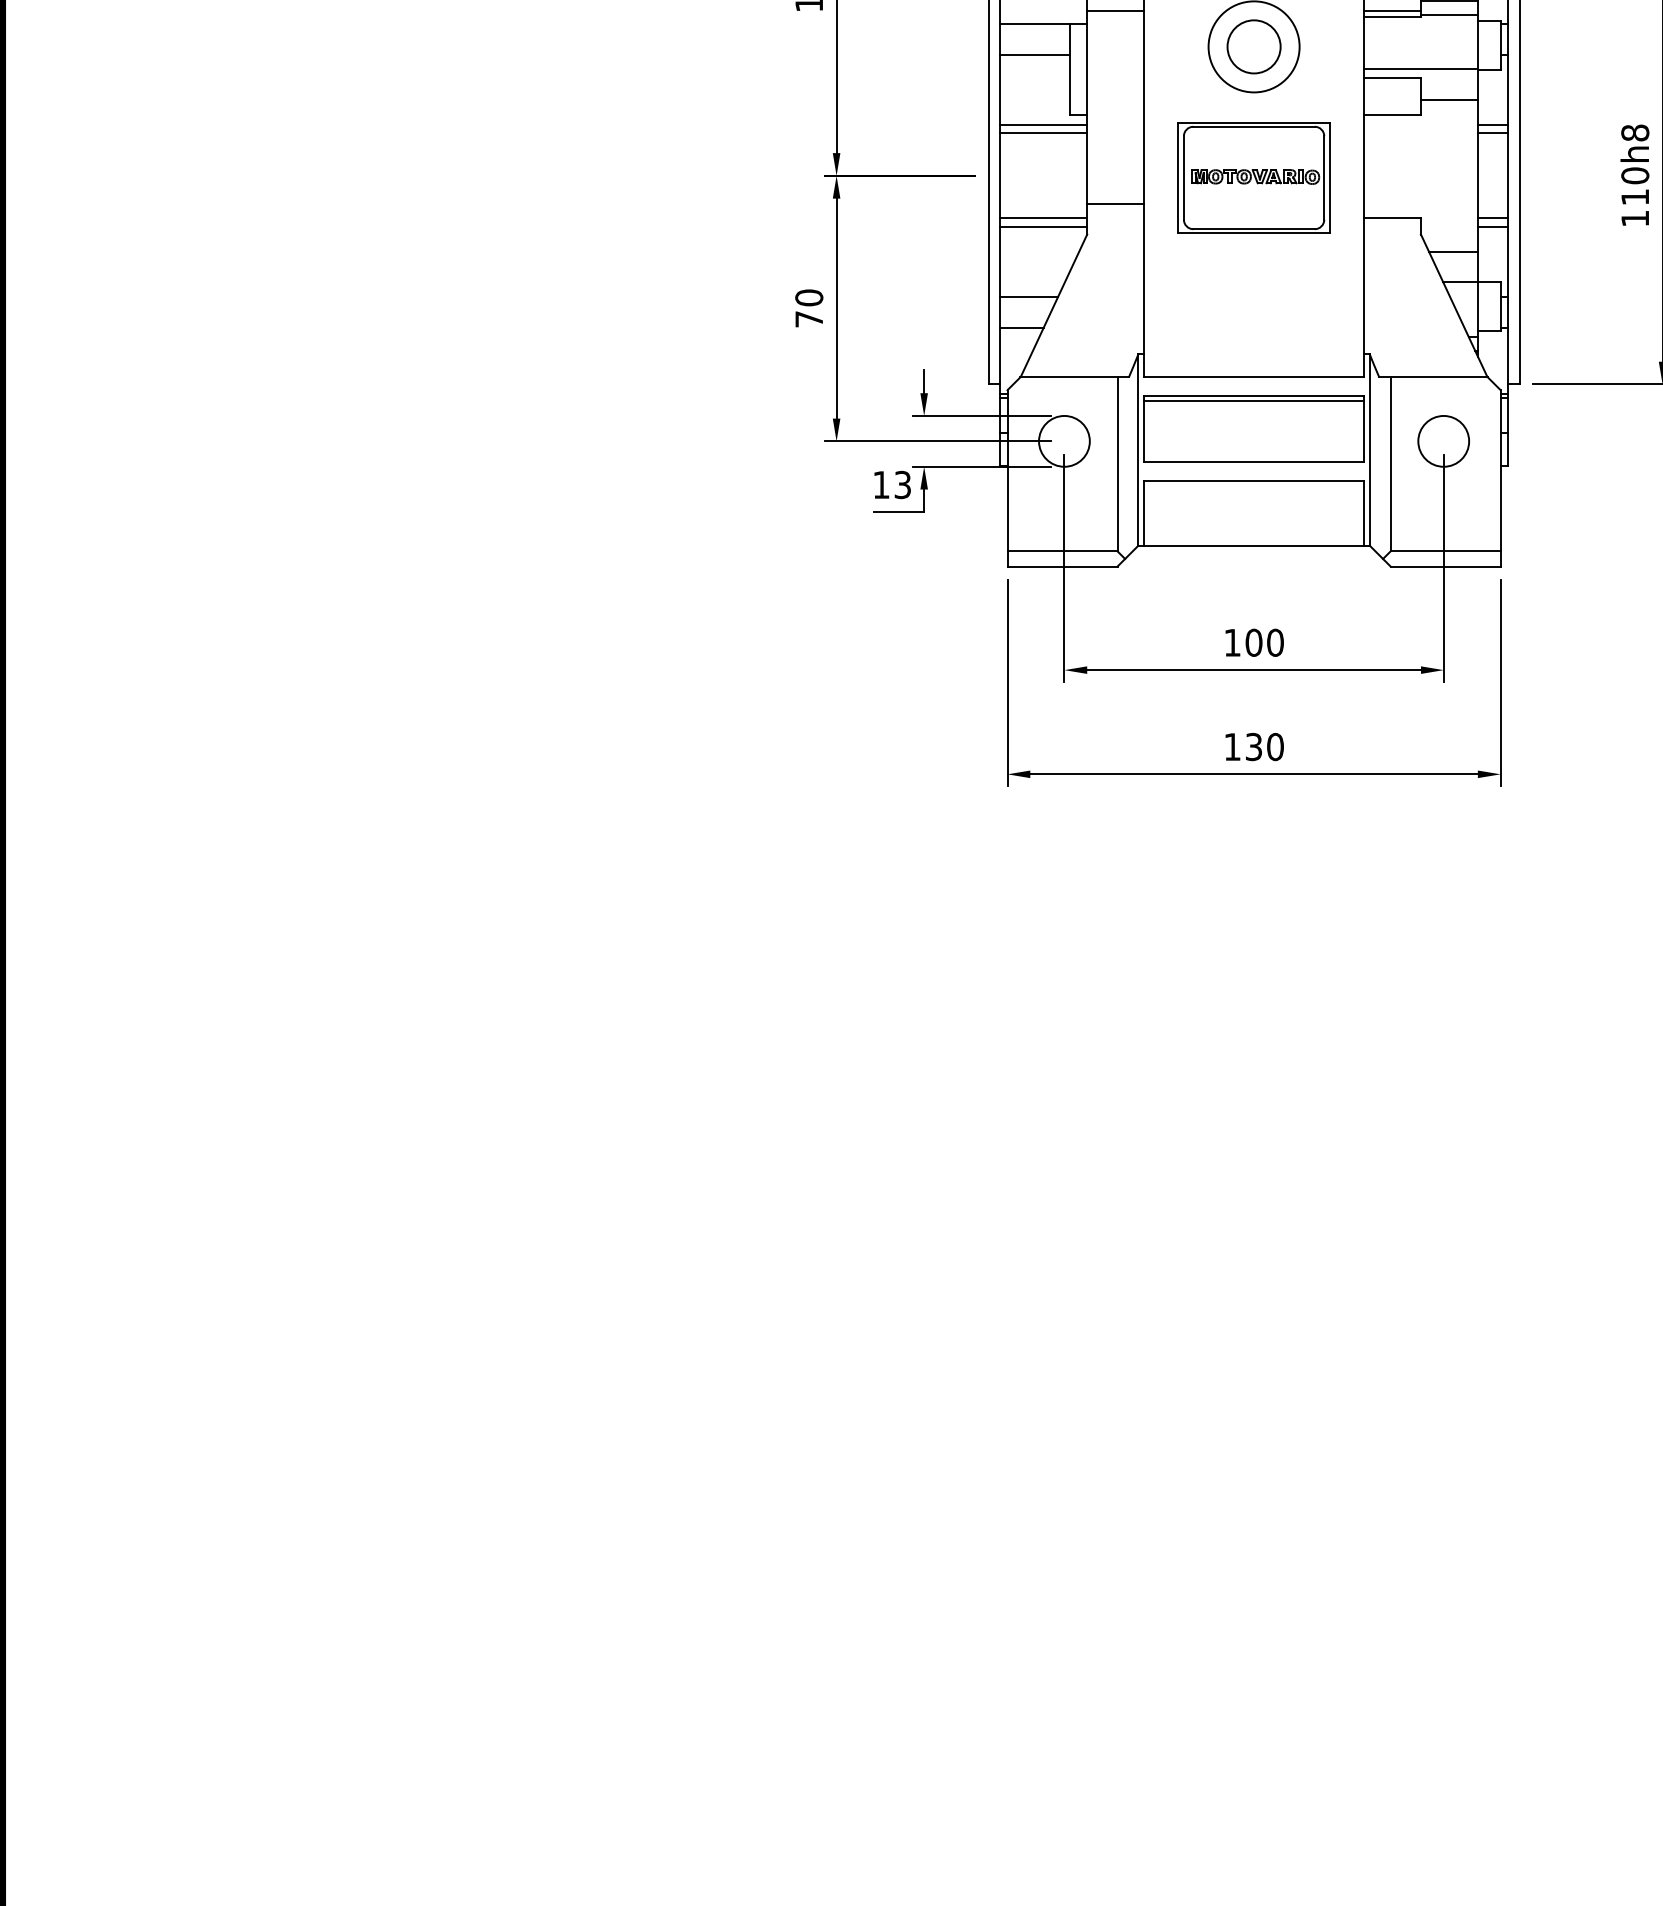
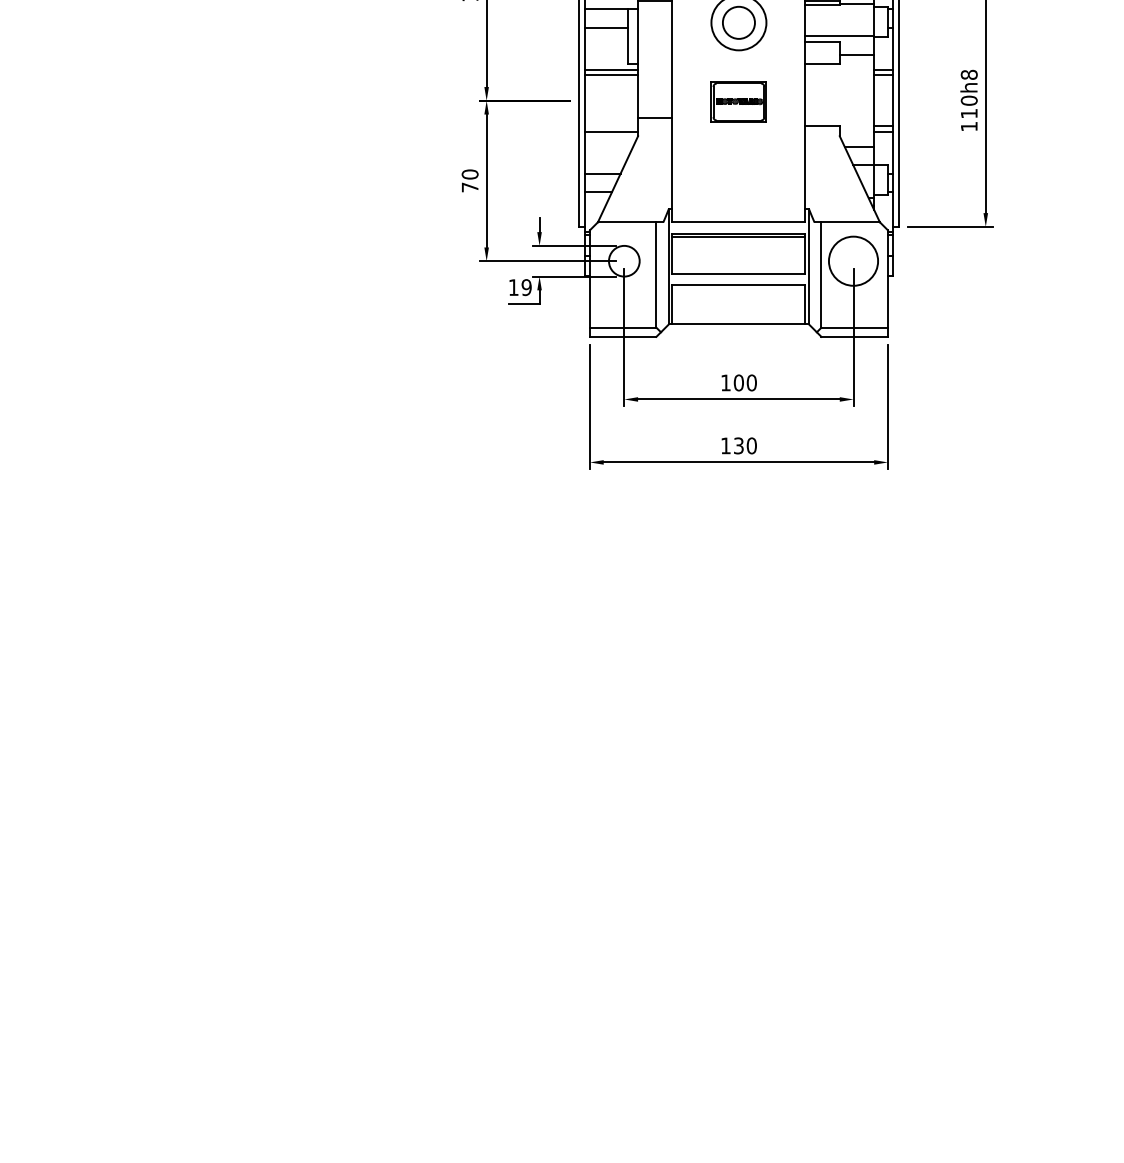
part: (1253, 177) -> (738, 101), size x0.6
line: (1043, 218) -> (611, 126), removed
circle: (1443, 440) -> (853, 260), size x1.6
text: (902, 484) -> (526, 287), 13 -> 19

